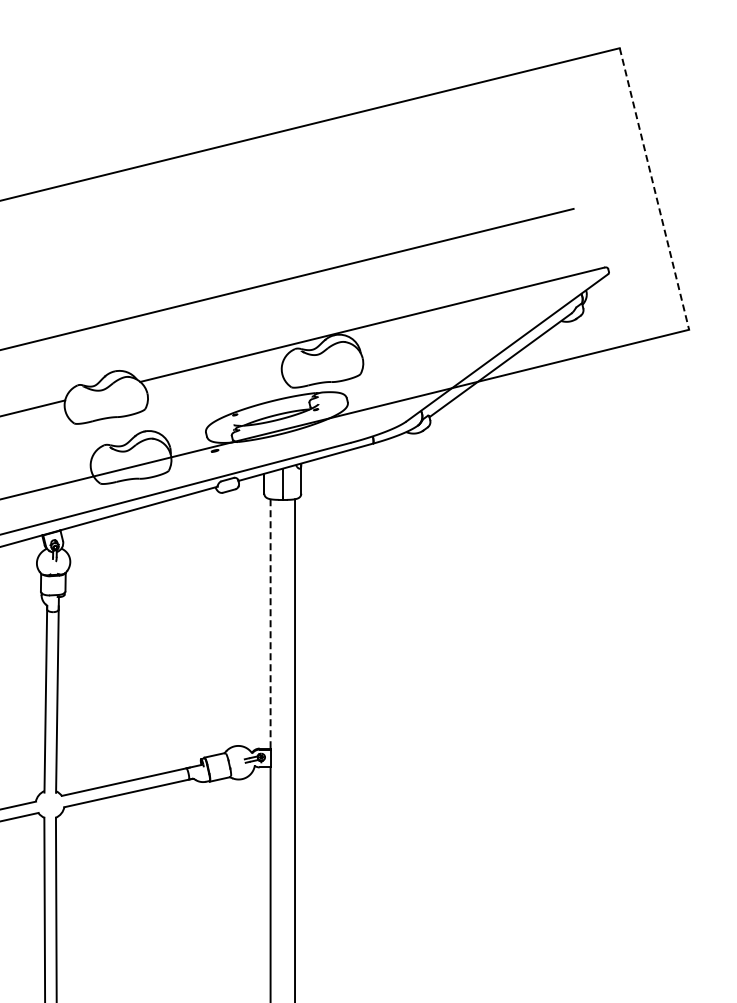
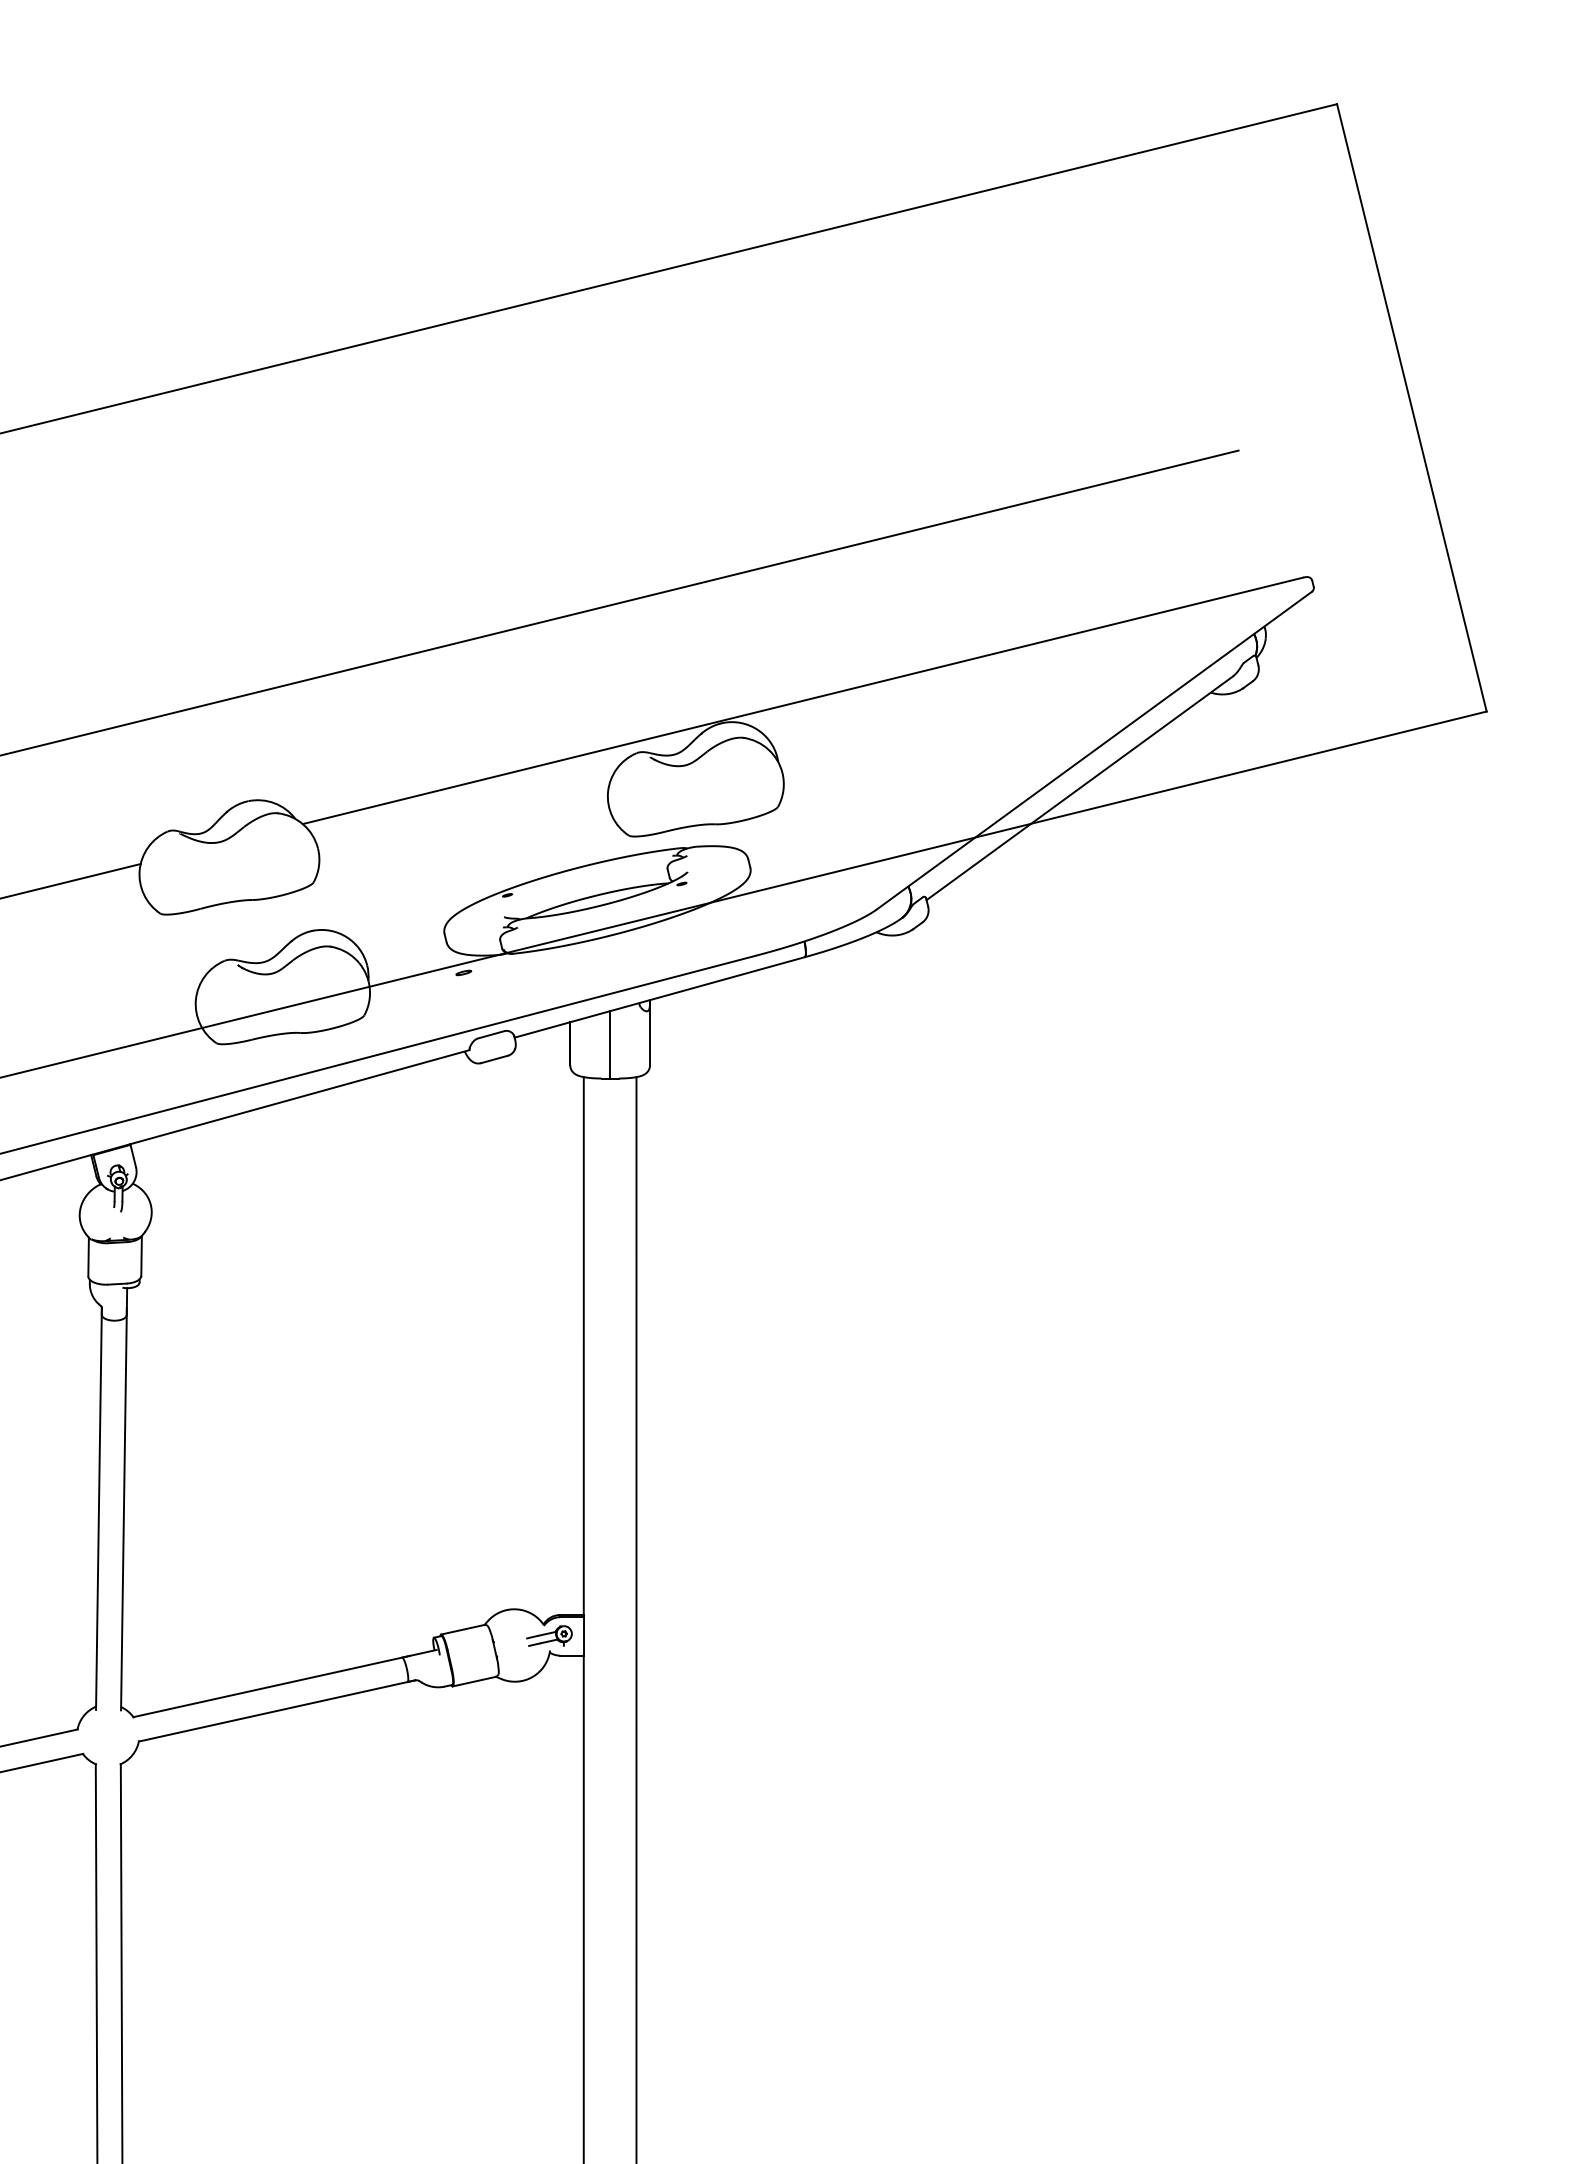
line: (654, 189) -> (1411, 408), dashed -> solid
line: (270, 624) -> (583, 1347), dashed -> solid

